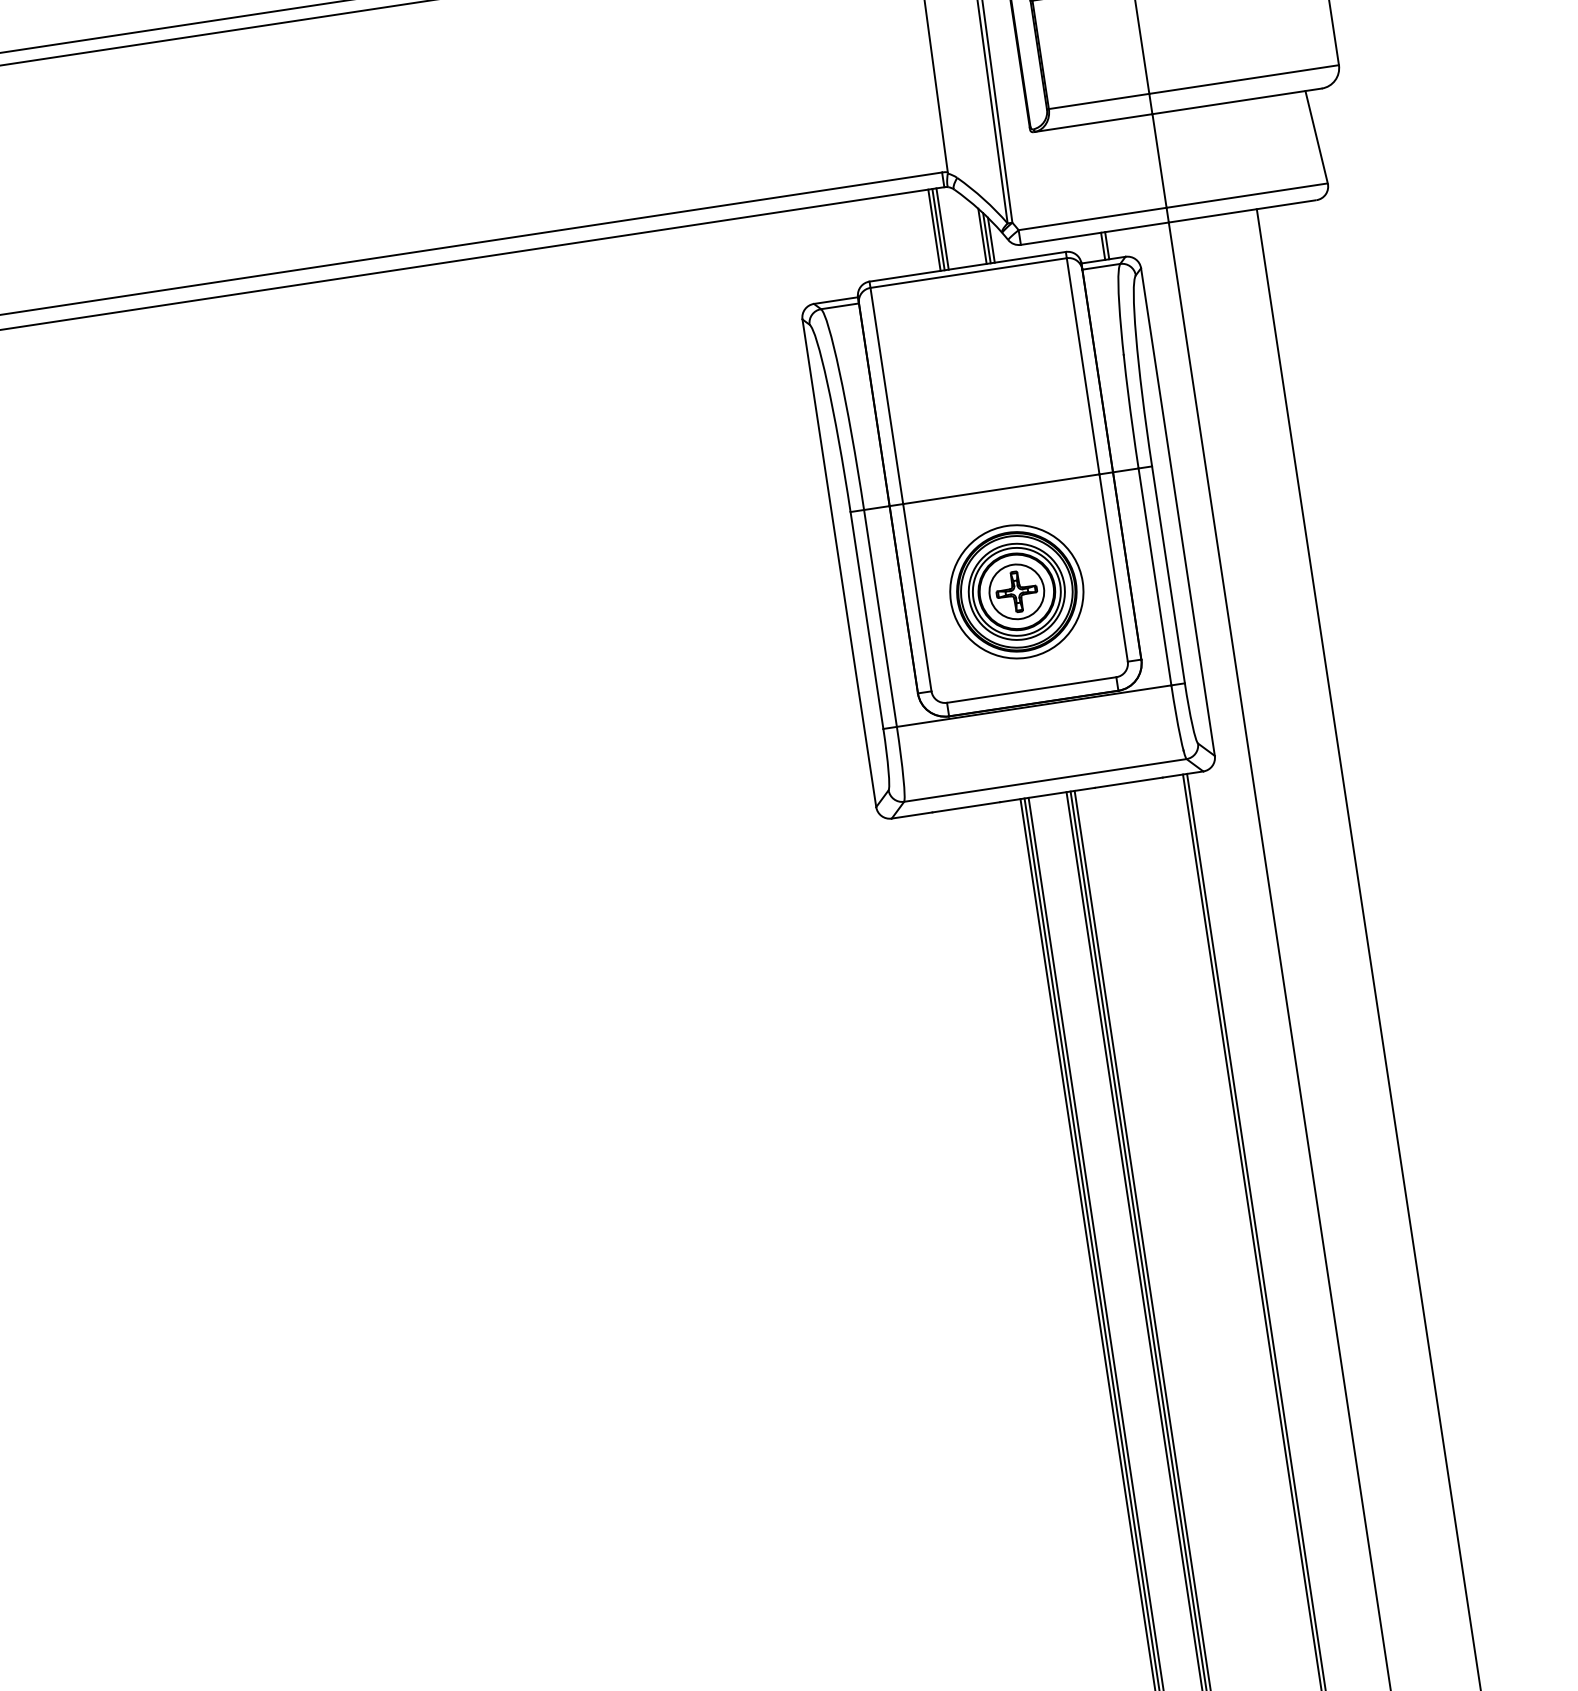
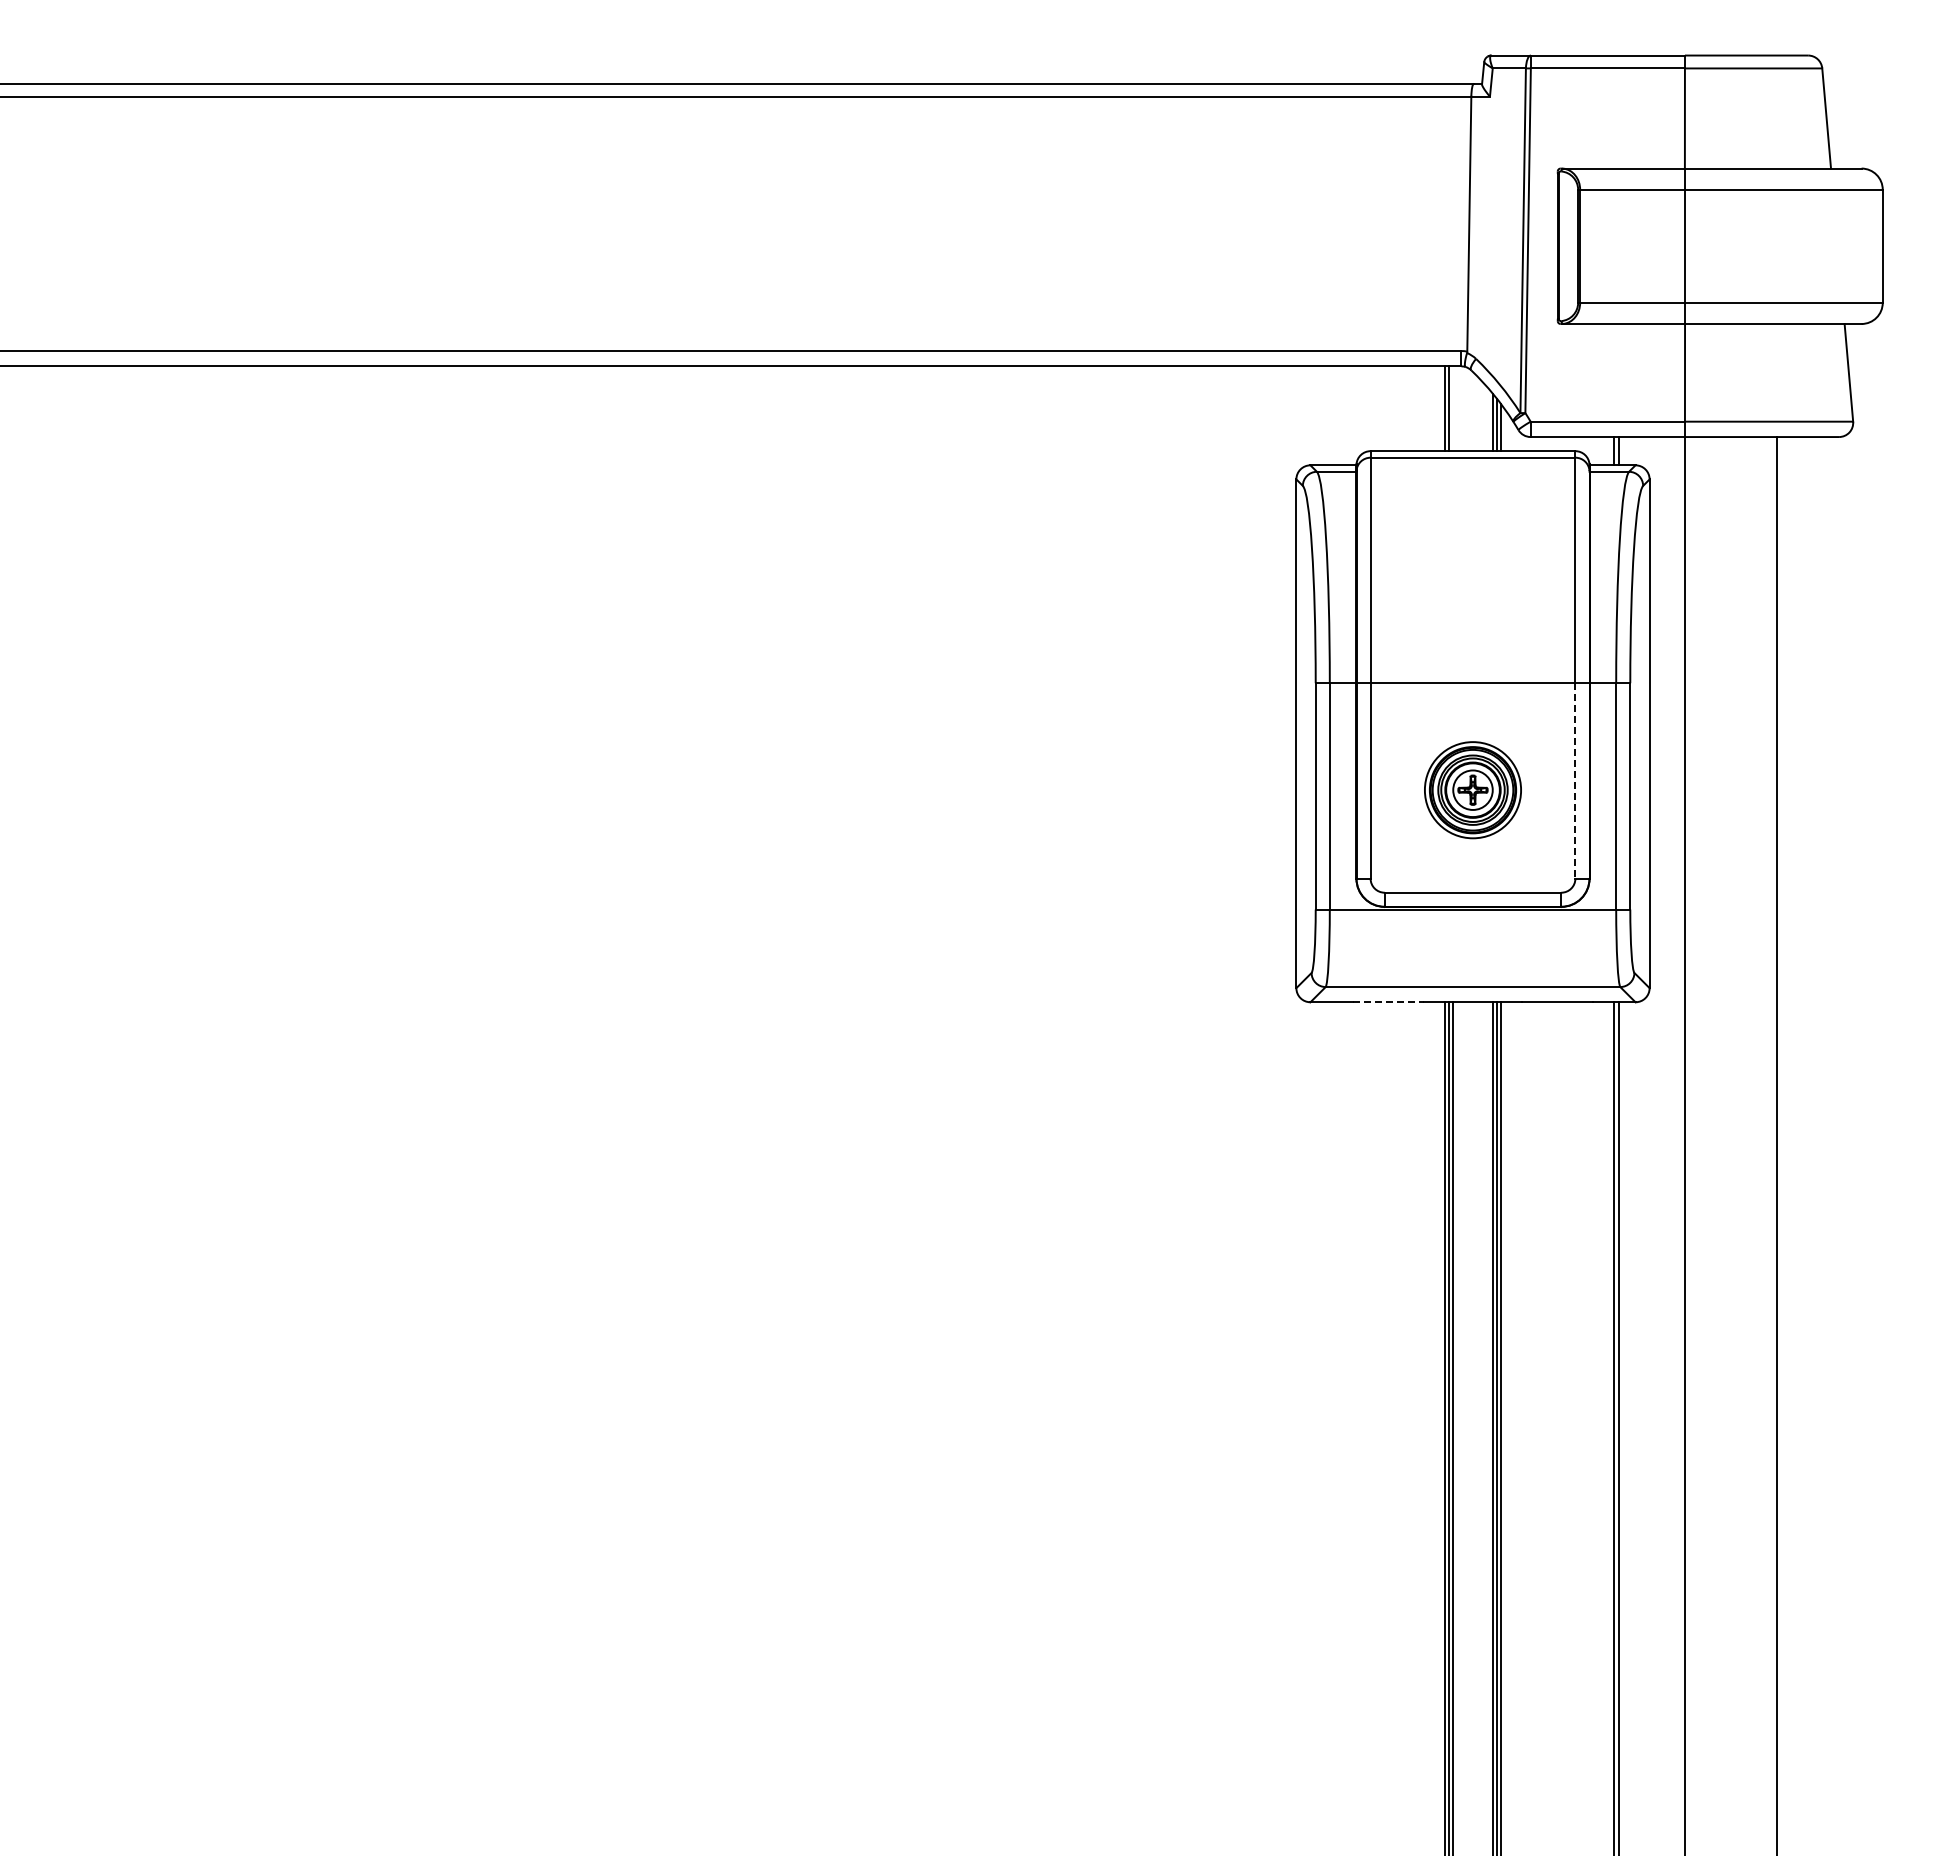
line: (942, 228) -> (1453, 408), removed
line: (1113, 567) -> (1575, 780), solid -> dashed
part: (1016, 591) -> (1472, 789), size x0.7
line: (966, 807) -> (1388, 1002), solid -> dashed

